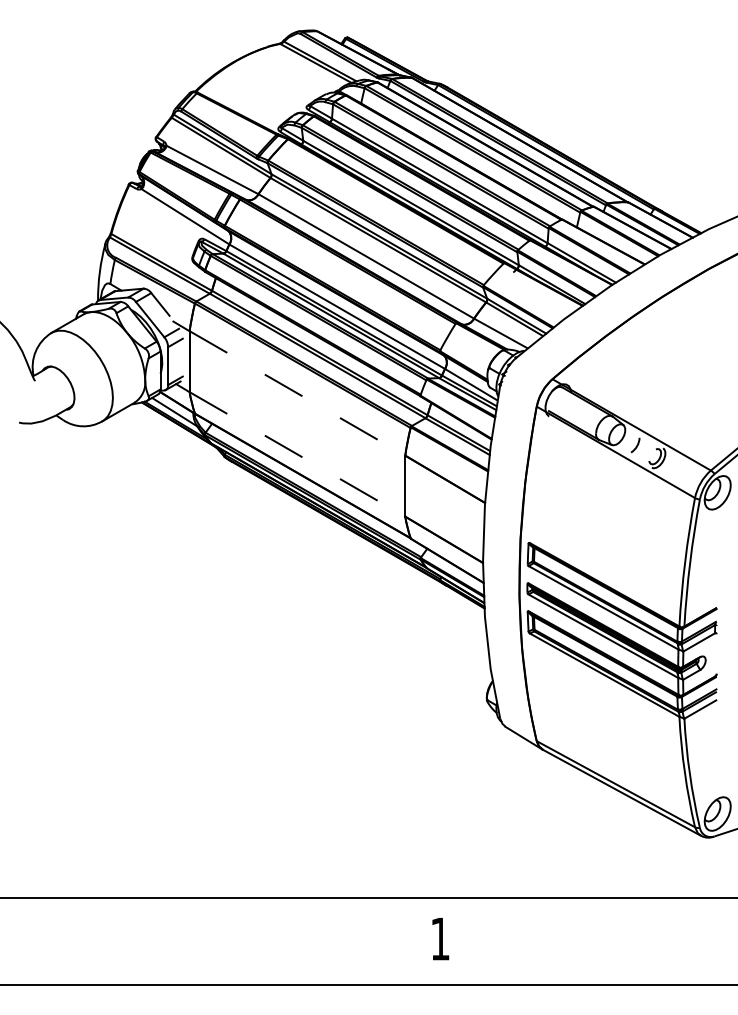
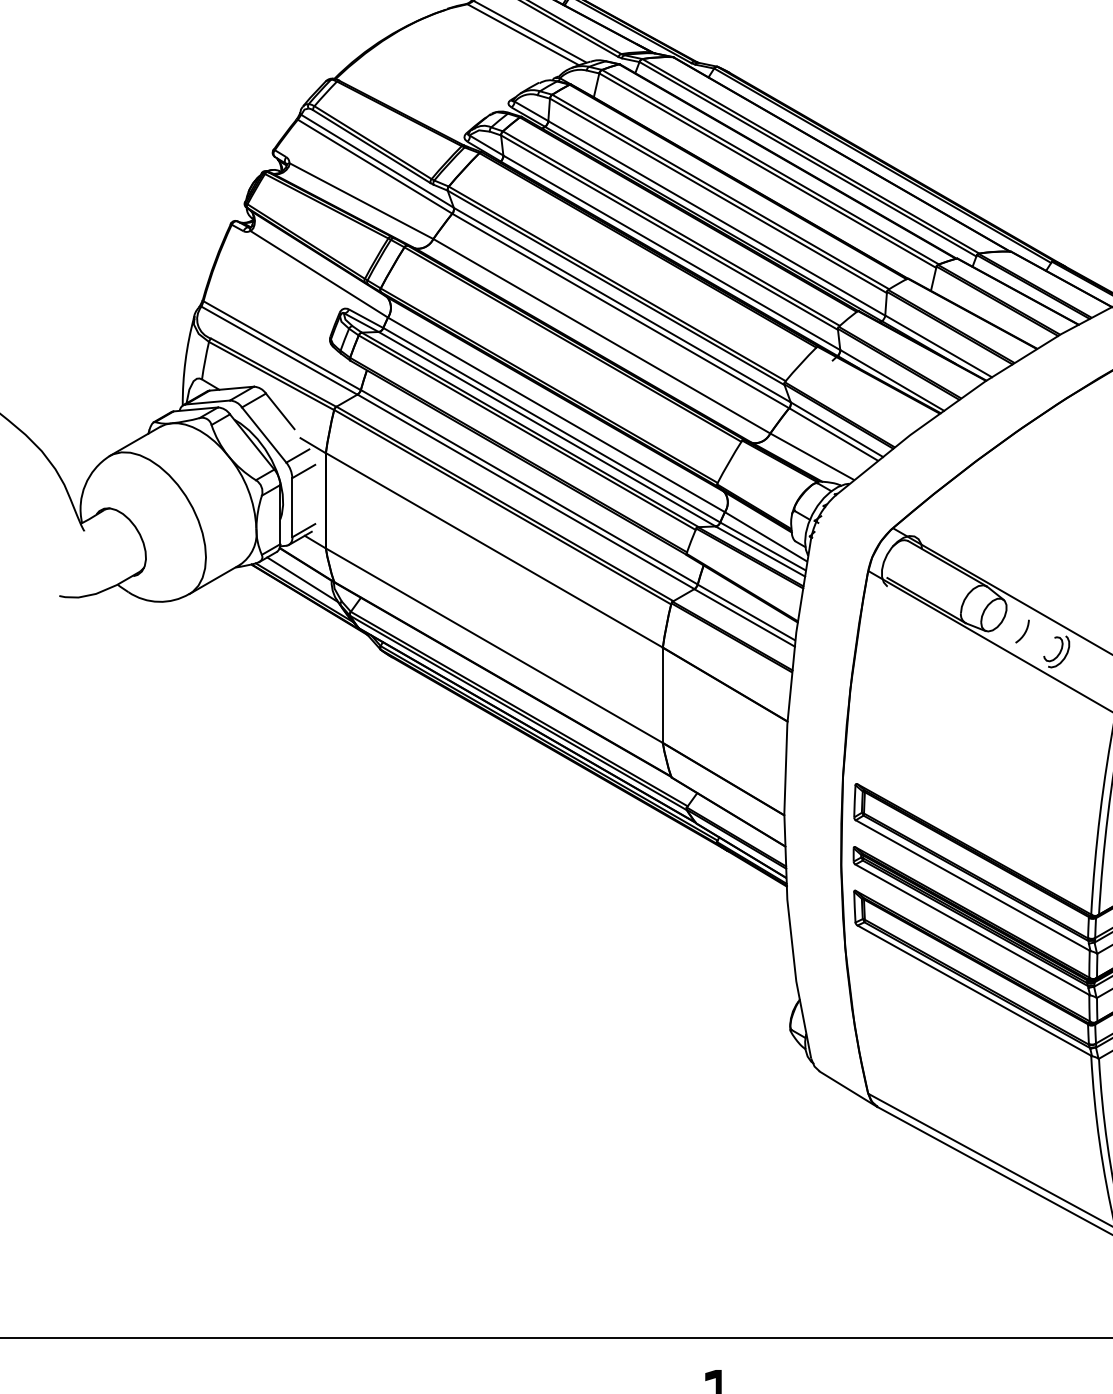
line: (297, 393) -> (494, 550), dashed -> solid
line: (297, 454) -> (494, 645), dashed -> solid

